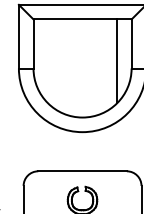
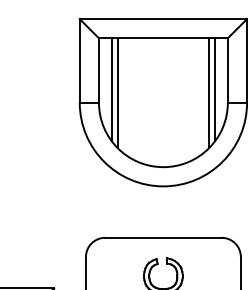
line: (43, 58) -> (111, 89), added
line: (121, 58) -> (214, 89), added
line: (47, 61) -> (117, 93), added

